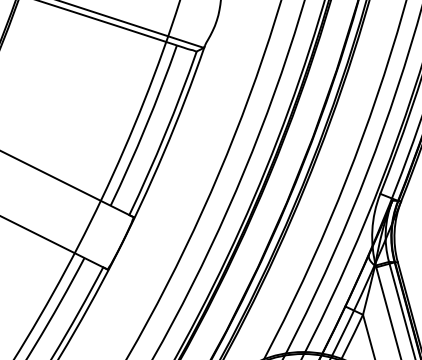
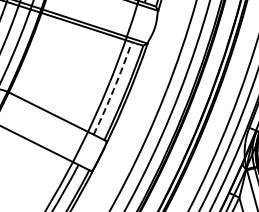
arc: (146, 125) -> (114, 88), solid -> dashed

